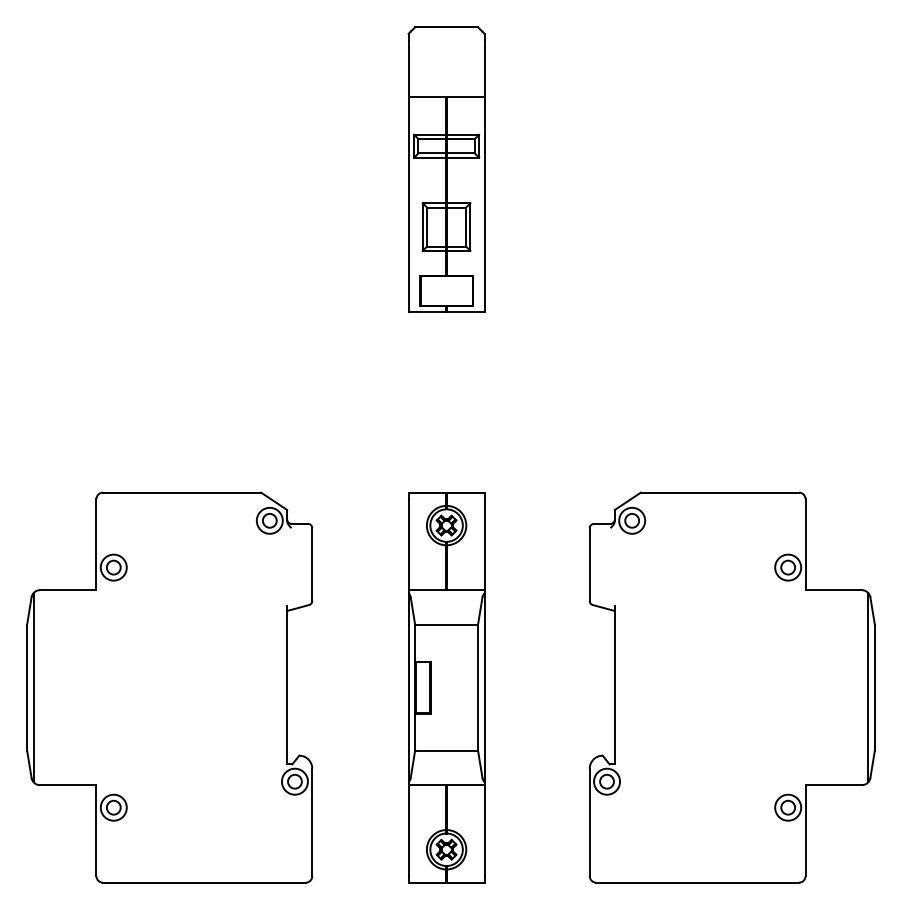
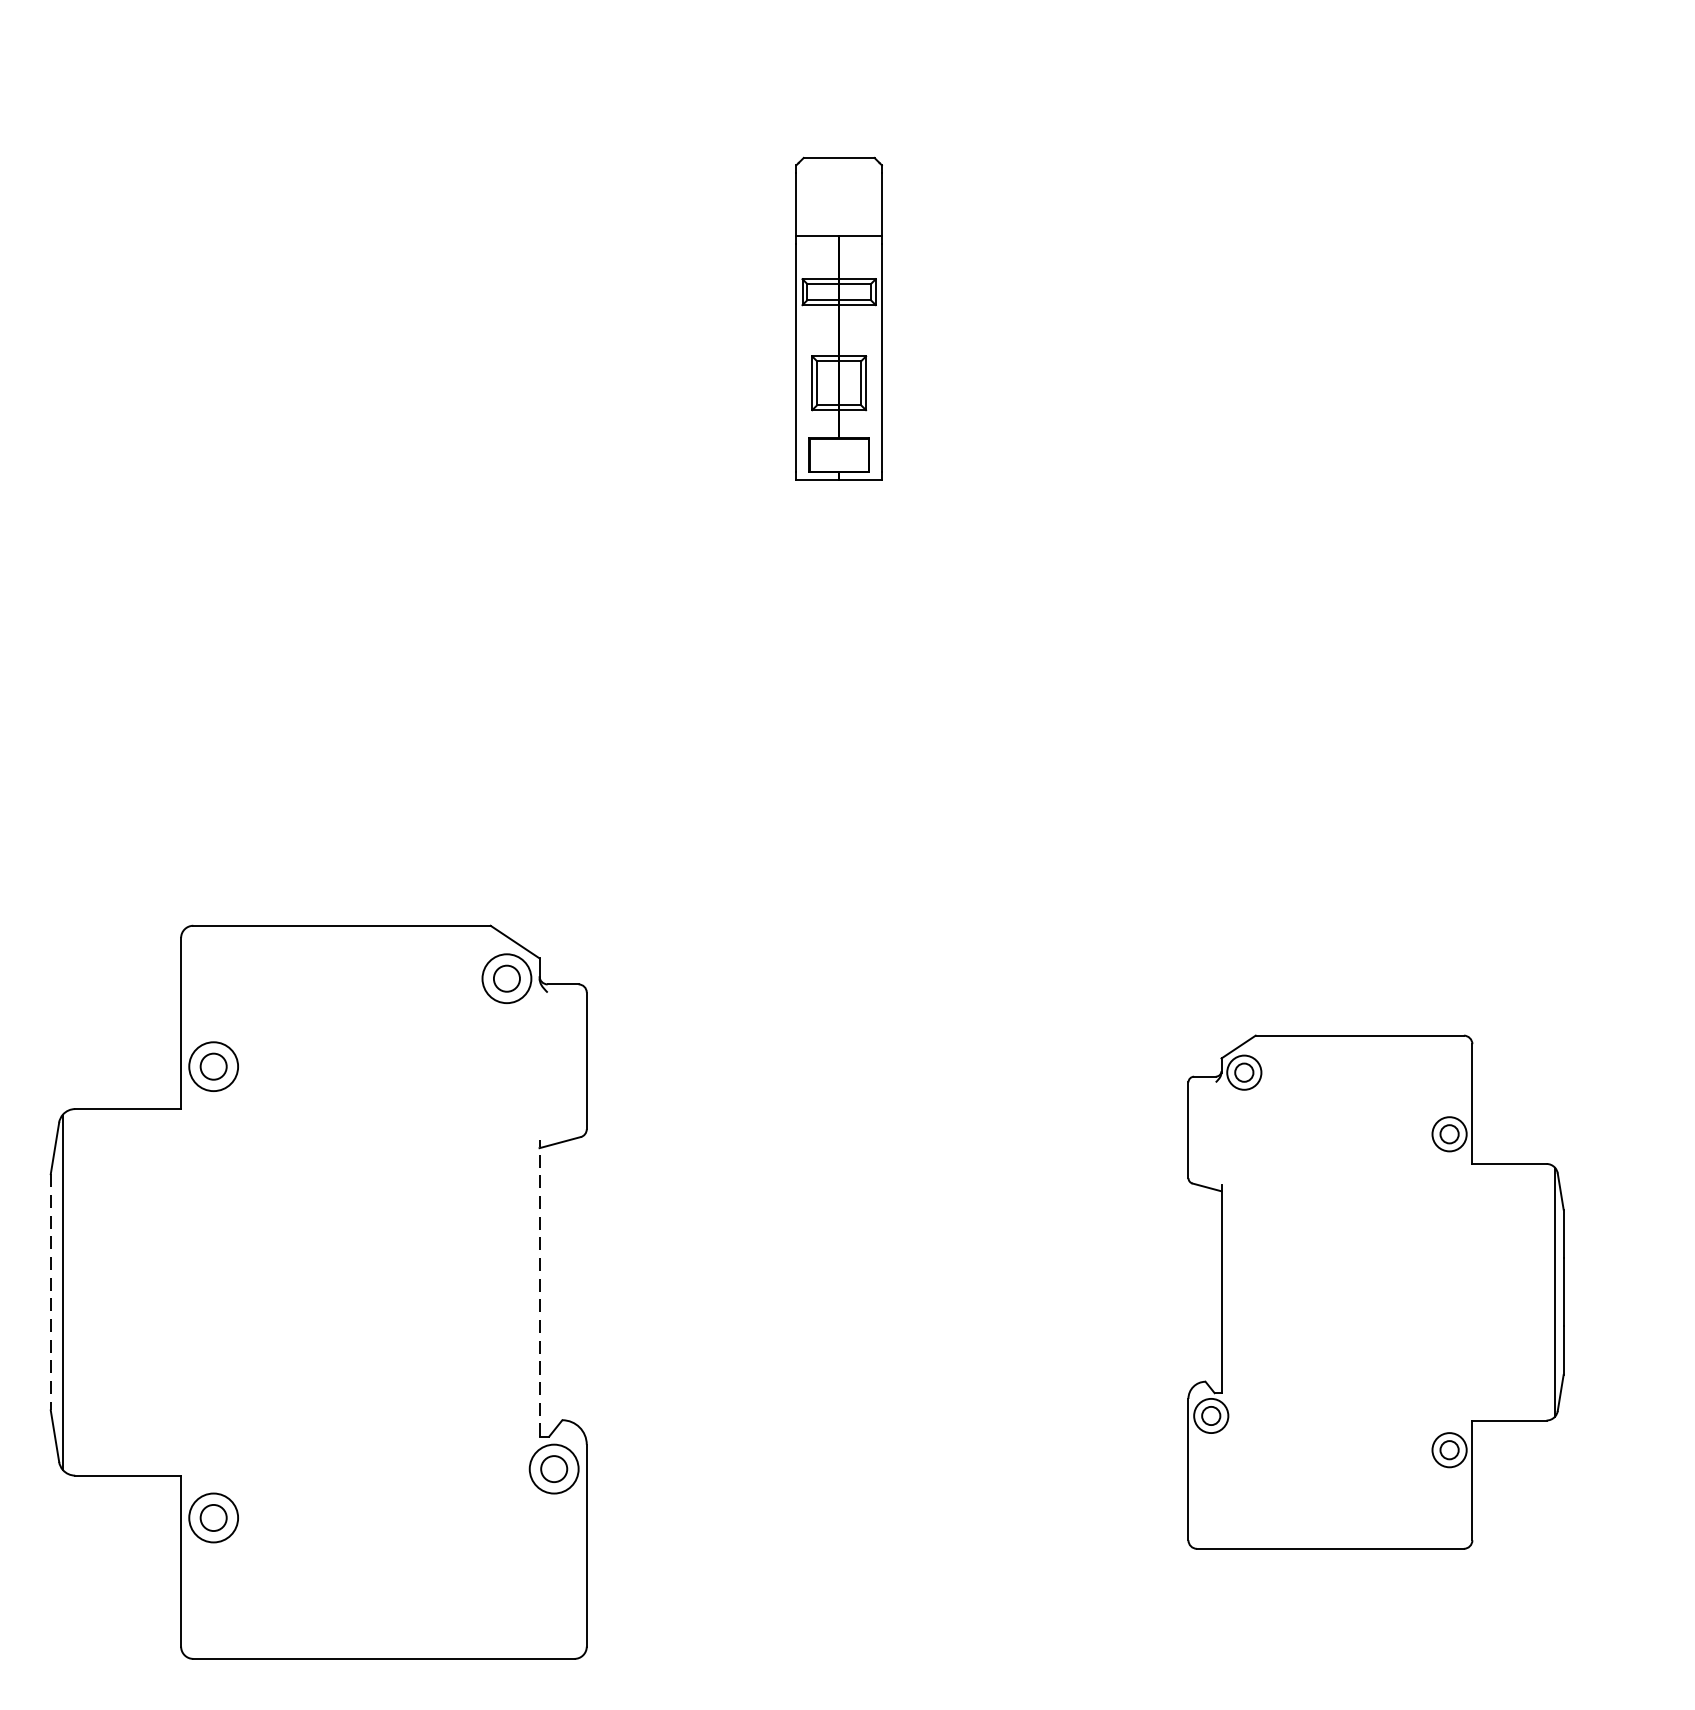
part: (446, 169) -> (839, 318), size x0.6
line: (287, 685) -> (540, 1288), solid -> dashed
line: (27, 687) -> (51, 1292), solid -> dashed
part: (446, 687) -> (839, 1292), removed
part: (731, 687) -> (1374, 1292), size x0.7

